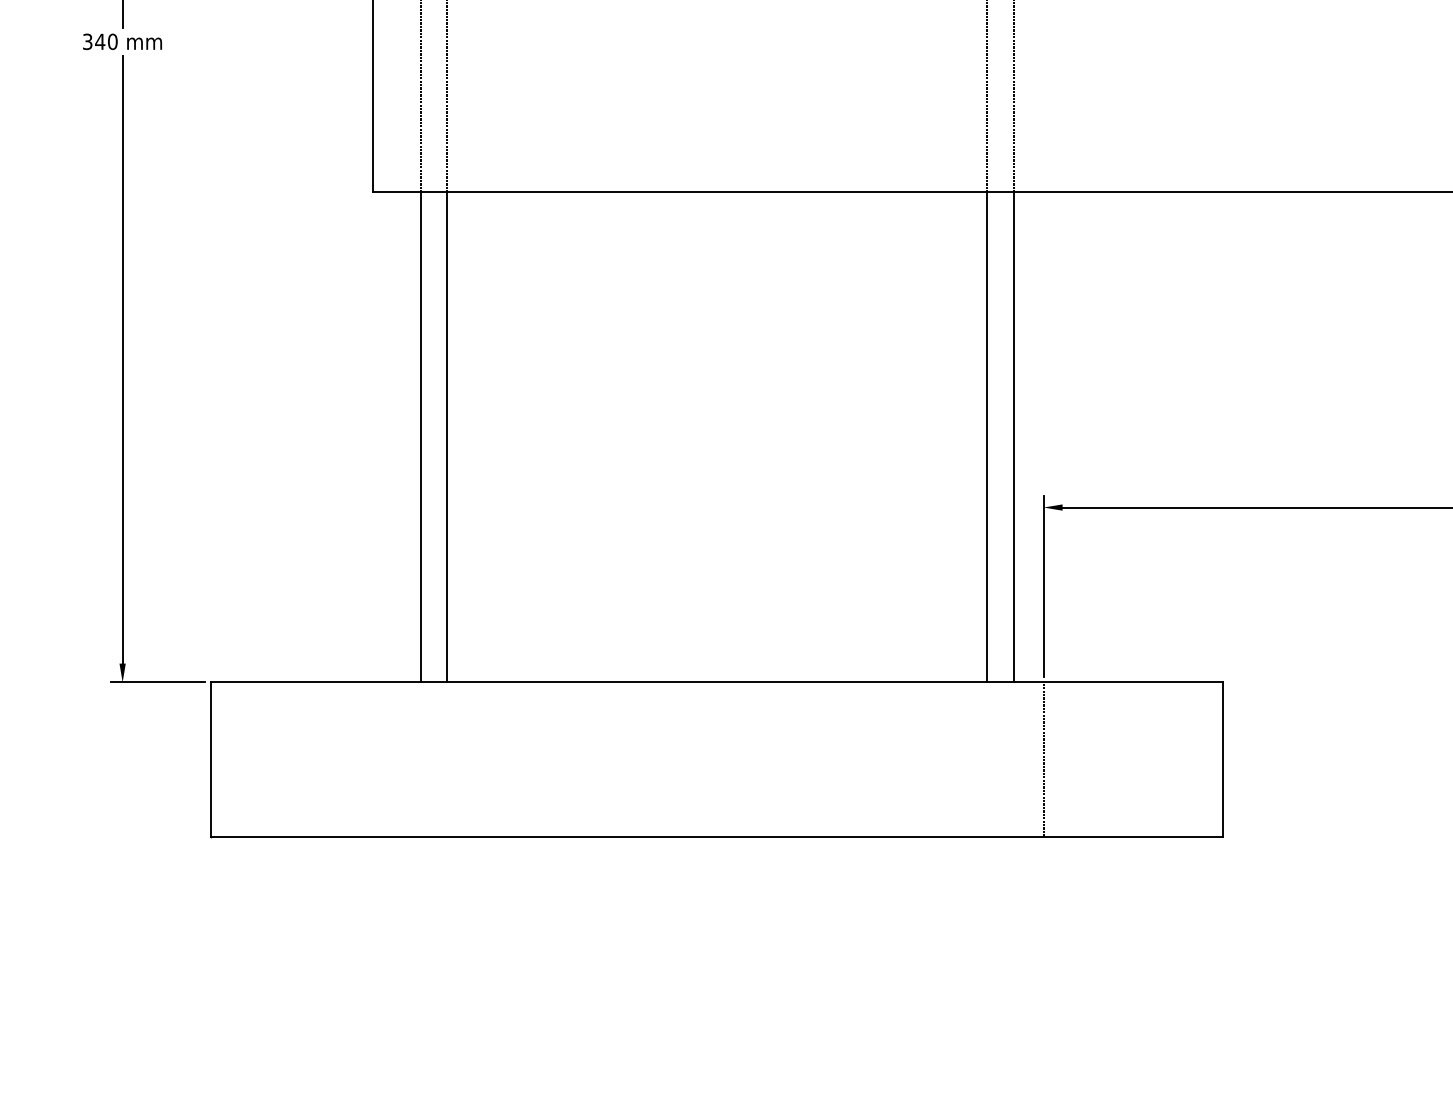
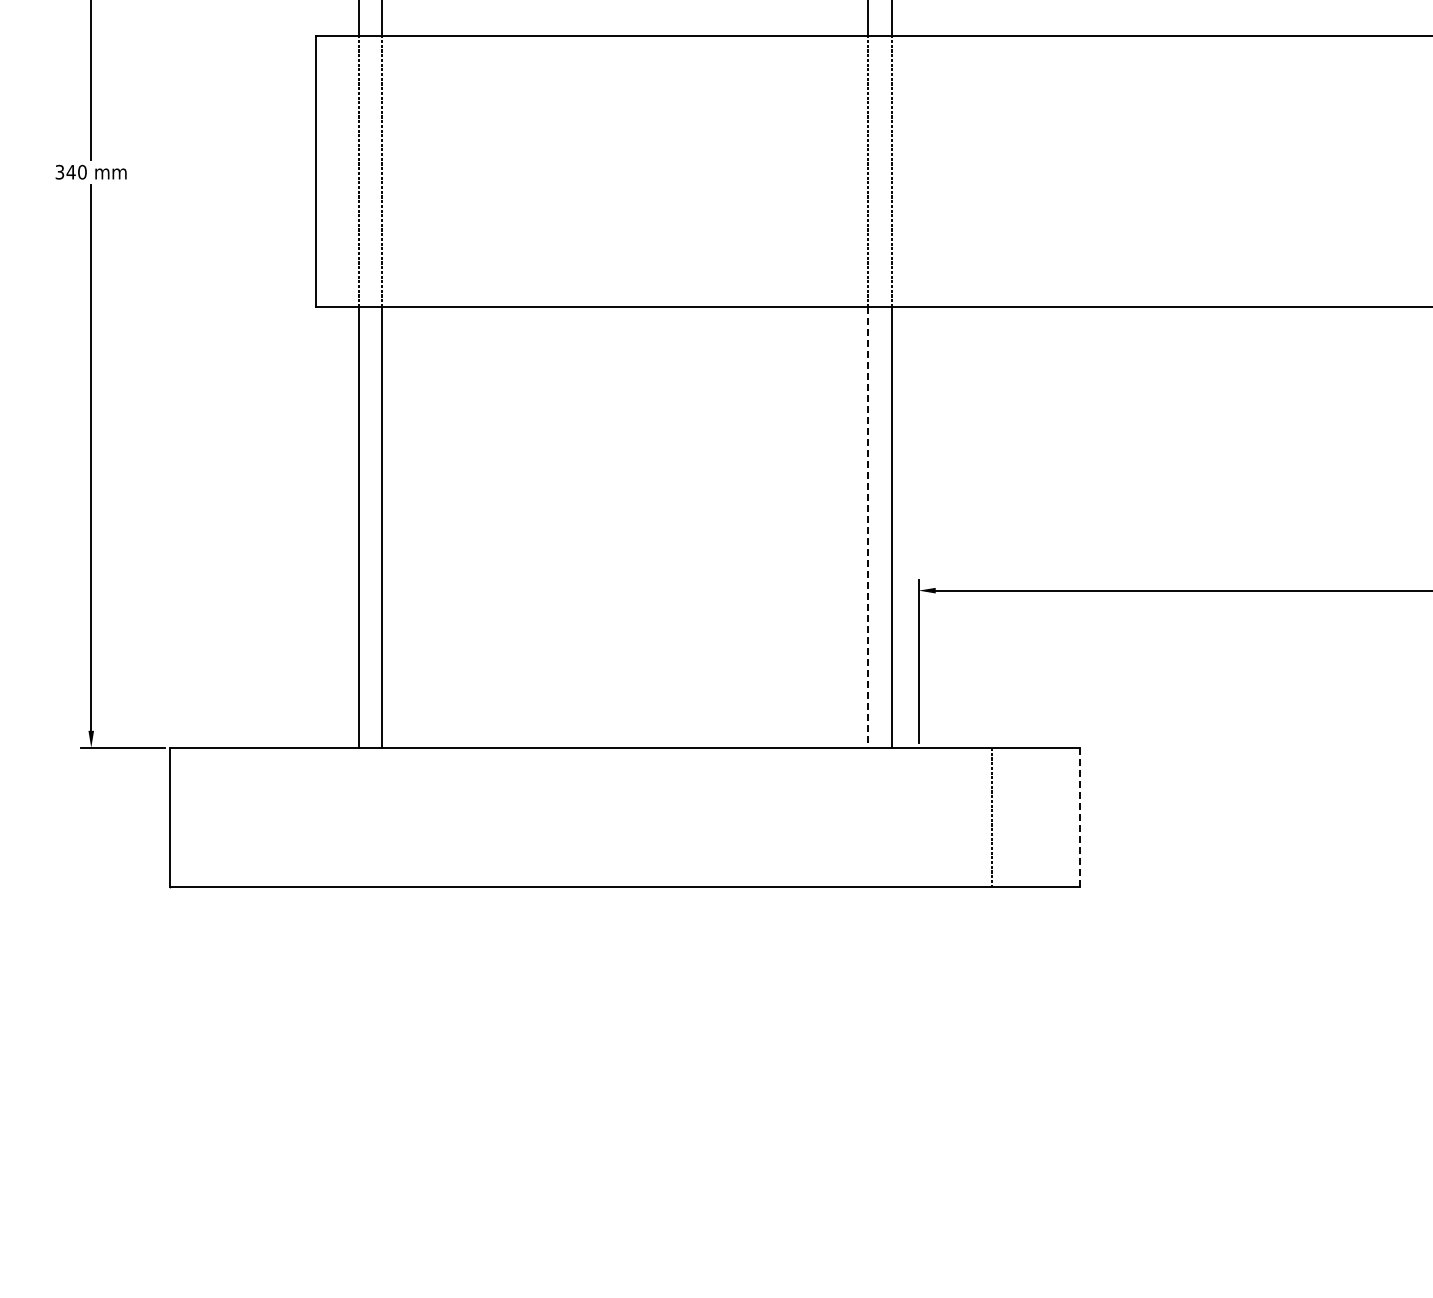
line: (987, 437) -> (868, 527), solid -> dashed
line: (1043, 758) -> (991, 816), moved
line: (1223, 758) -> (1080, 816), solid -> dashed

